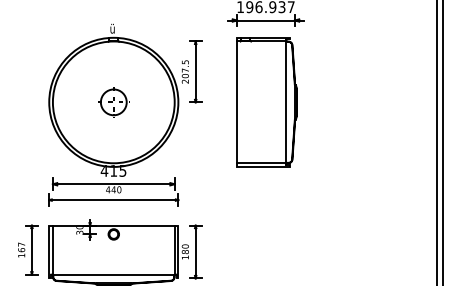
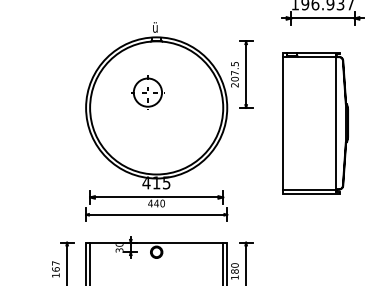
part: (113, 102) -> (147, 92), moved
part: (266, 102) -> (314, 123), moved

